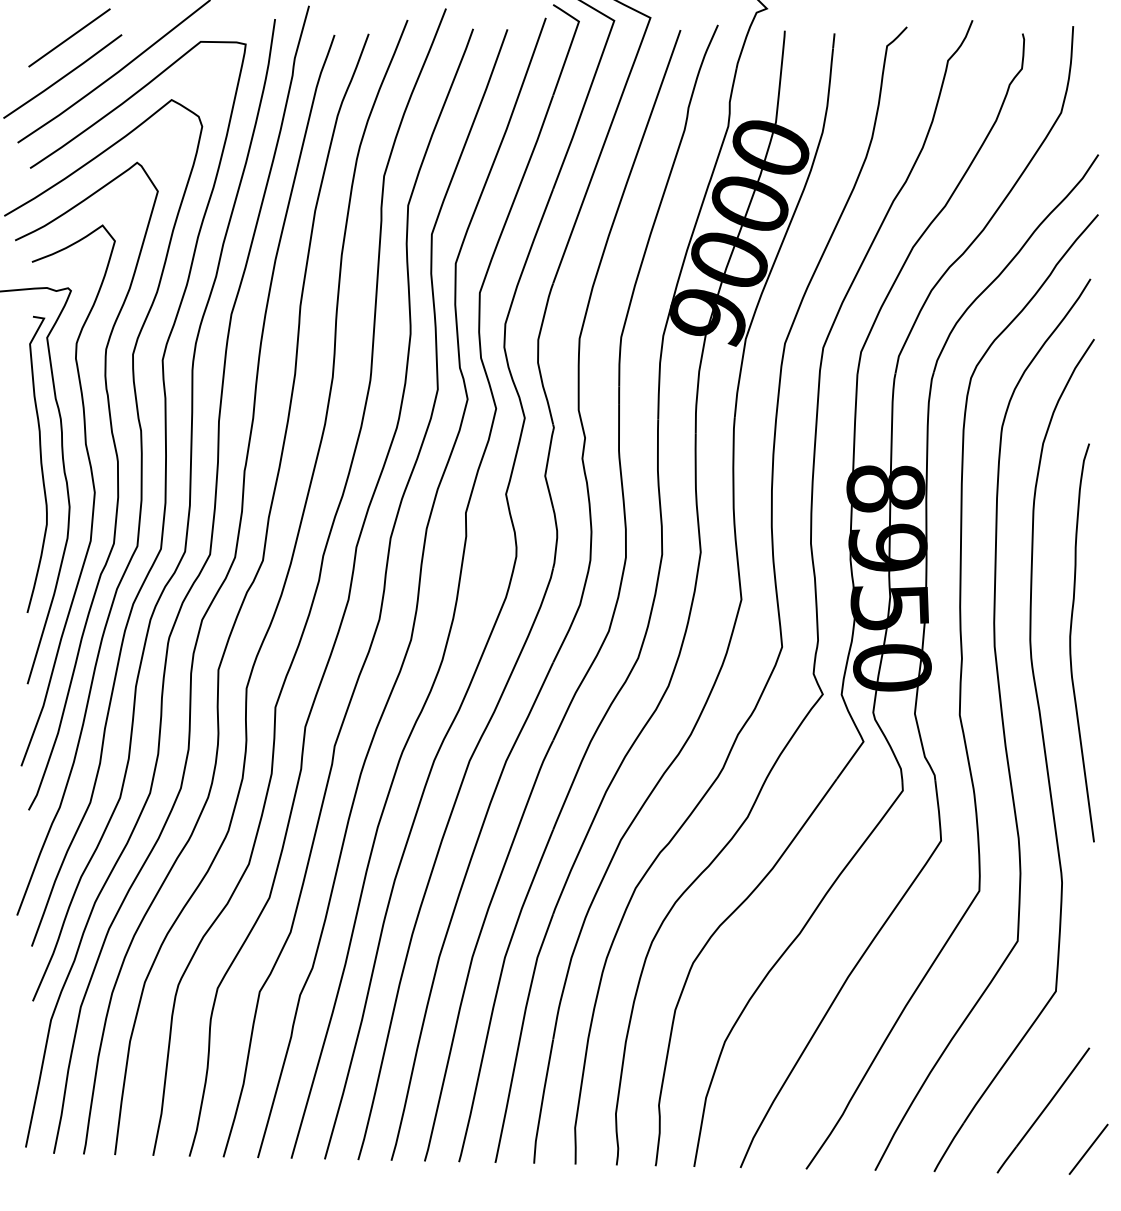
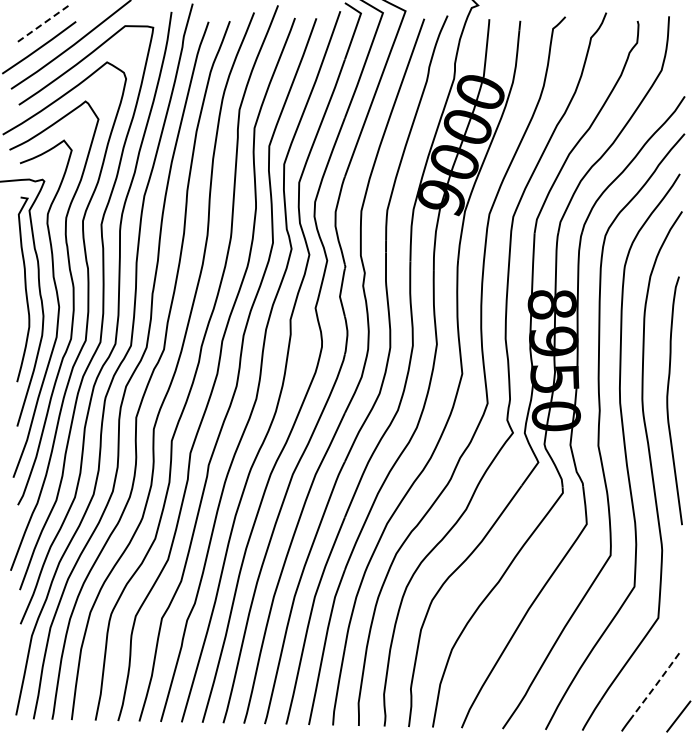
line: (69, 37) -> (43, 23), solid -> dashed
line: (1054, 1096) -> (657, 683), solid -> dashed

